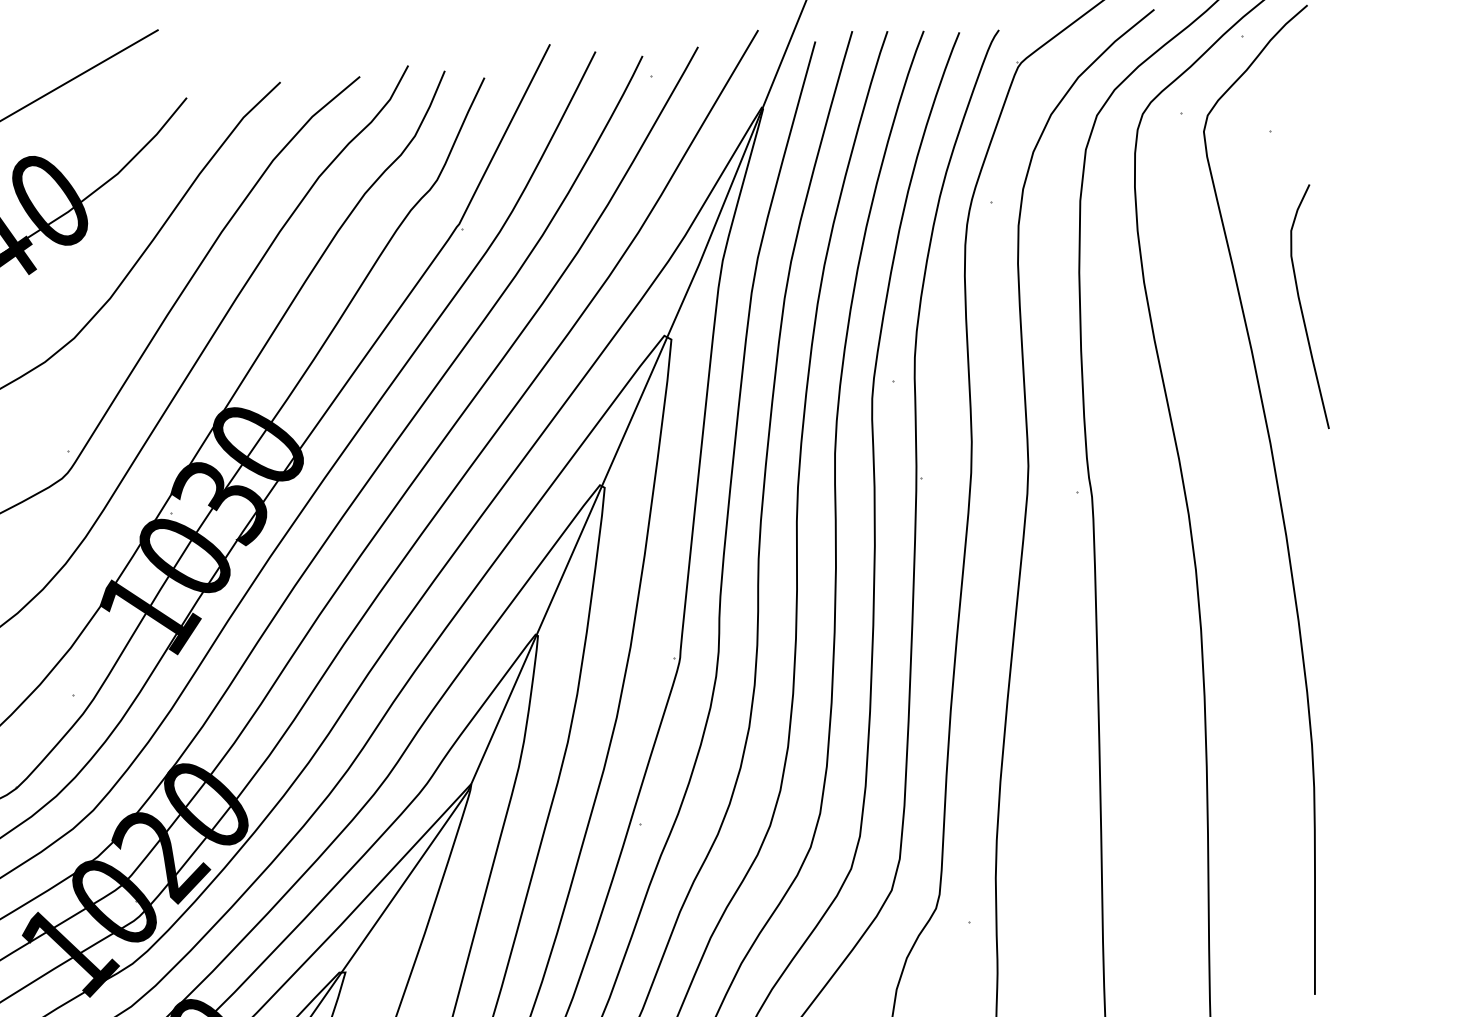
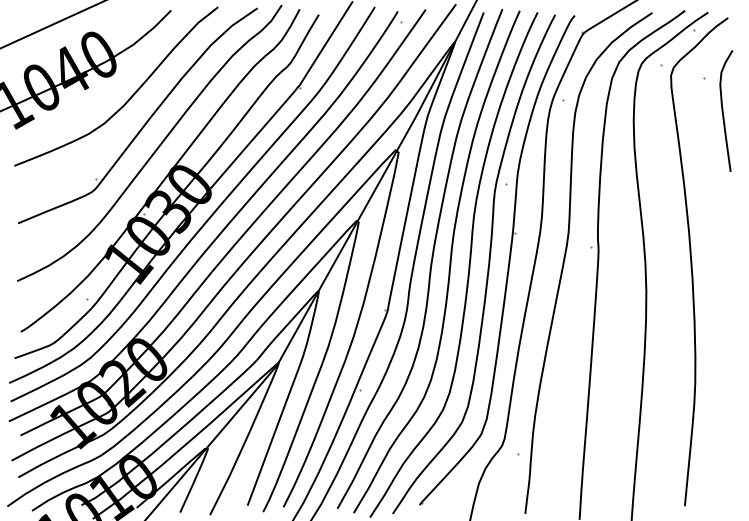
curve: (1302, 306) -> (723, 110), moved

